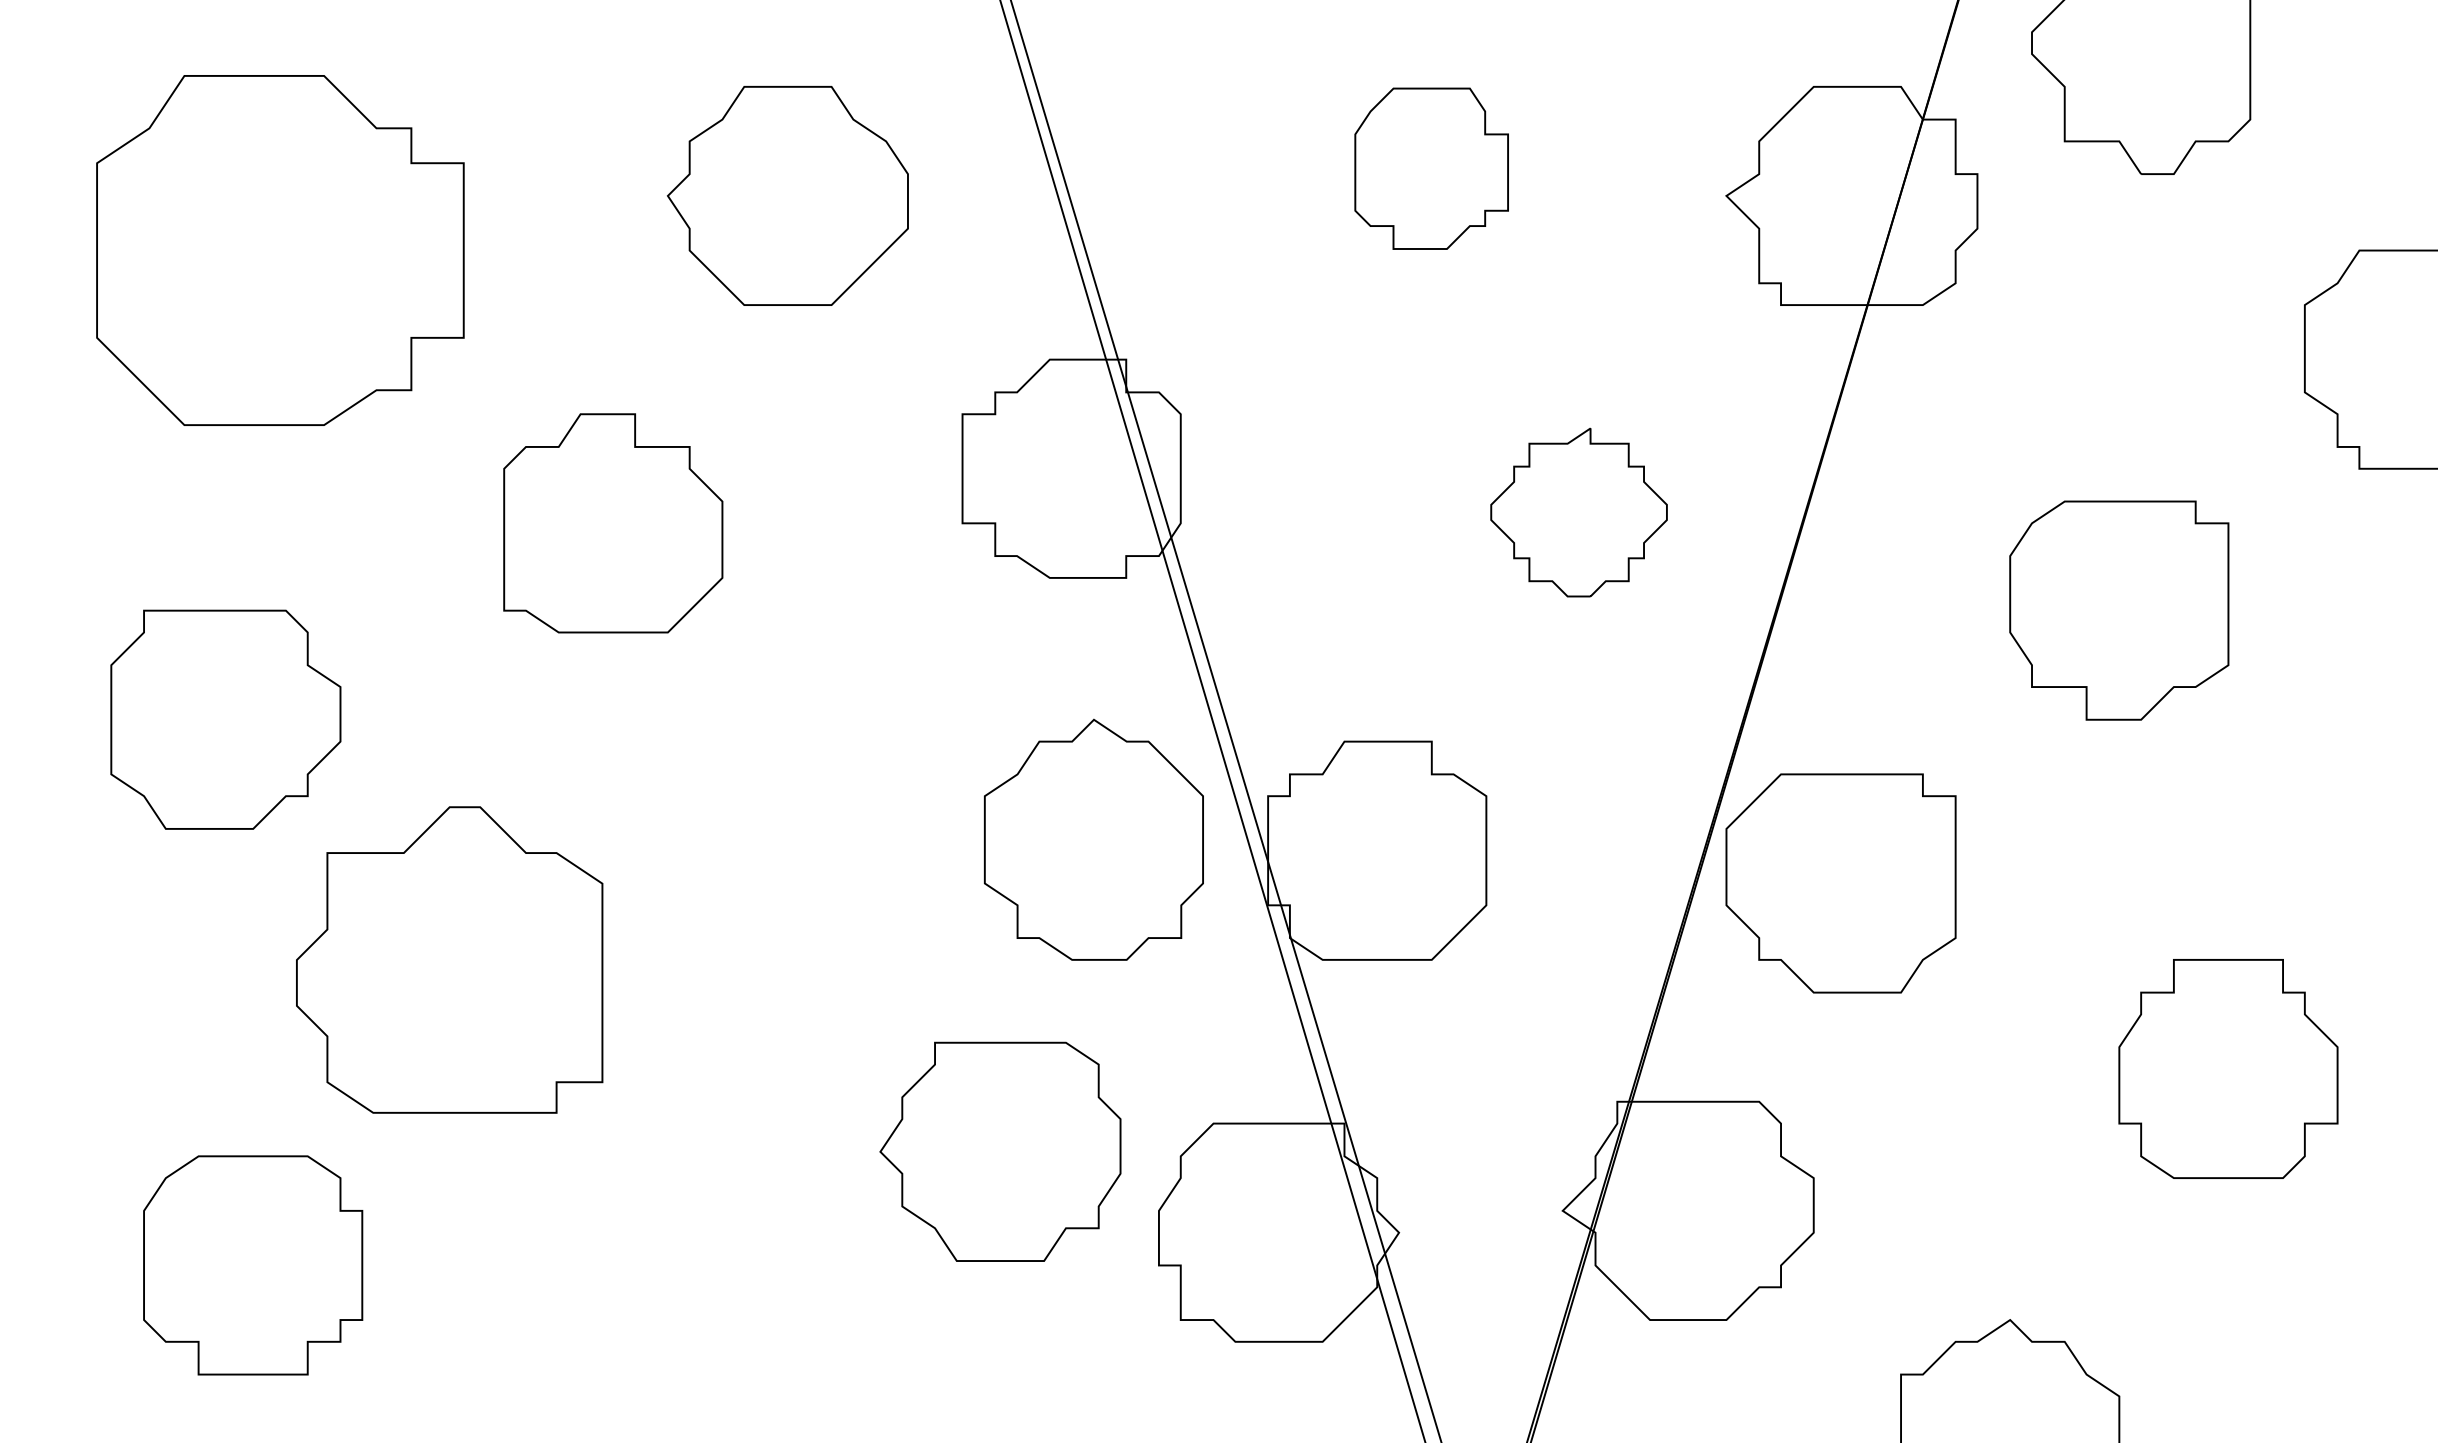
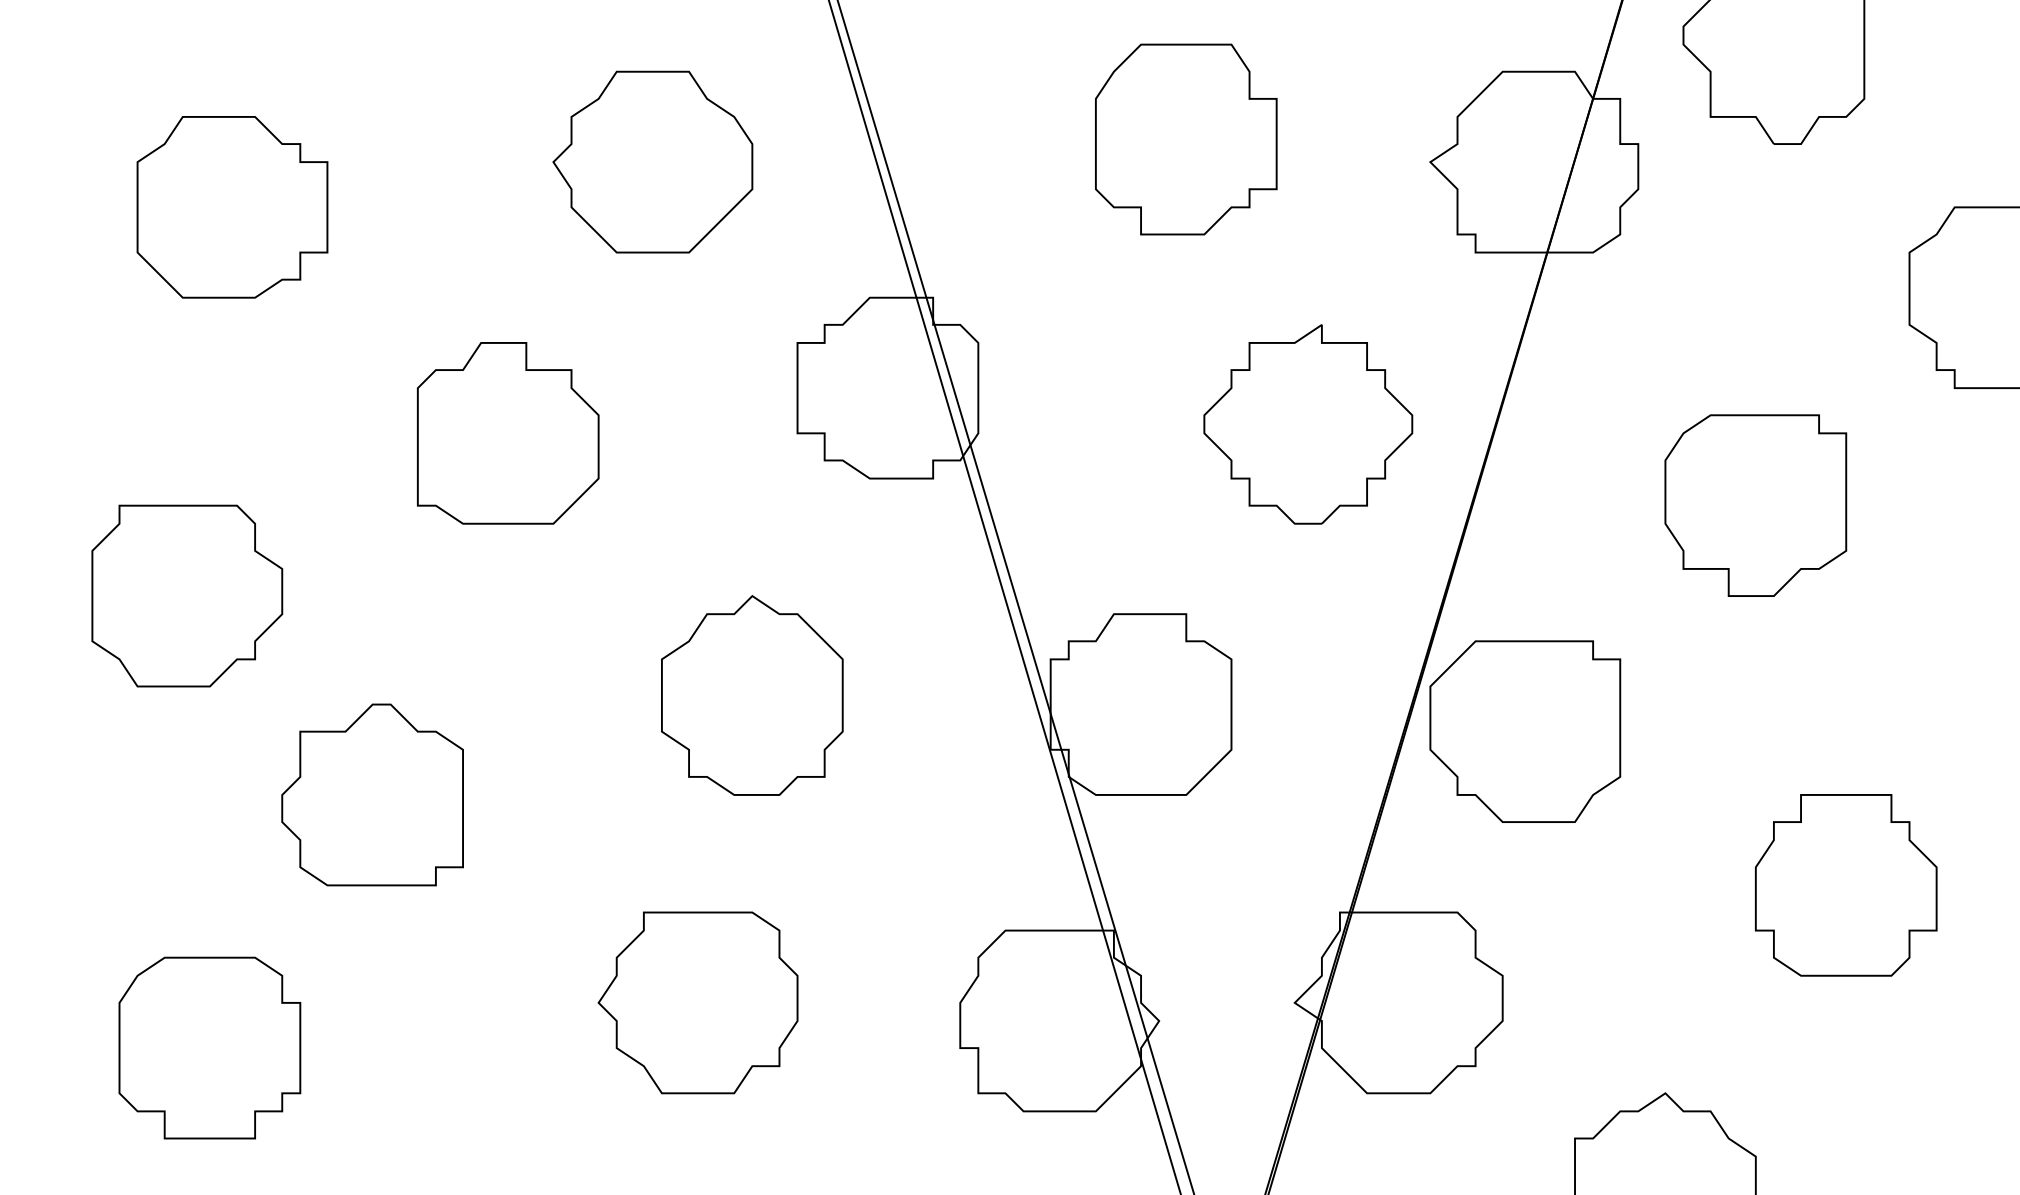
part: (1431, 168) -> (1186, 139), size x1.43
part: (280, 250) -> (232, 207), size x0.62
part: (1578, 512) -> (1307, 424), size x1.43
part: (1093, 839) -> (751, 695), moved
part: (449, 959) -> (372, 794), size x0.71
part: (1000, 1151) -> (698, 1002), moved

